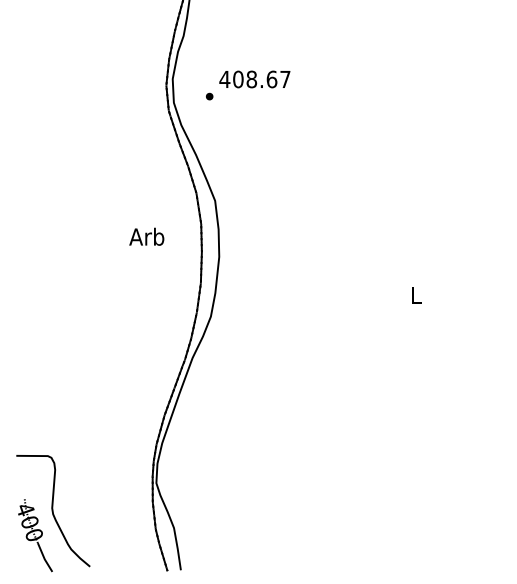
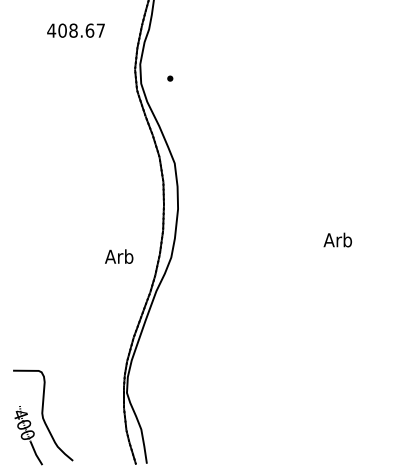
text: (254, 79) -> (75, 30), moved
text: (147, 236) -> (119, 256), moved
text: (415, 294) -> (337, 239), L -> Arb

